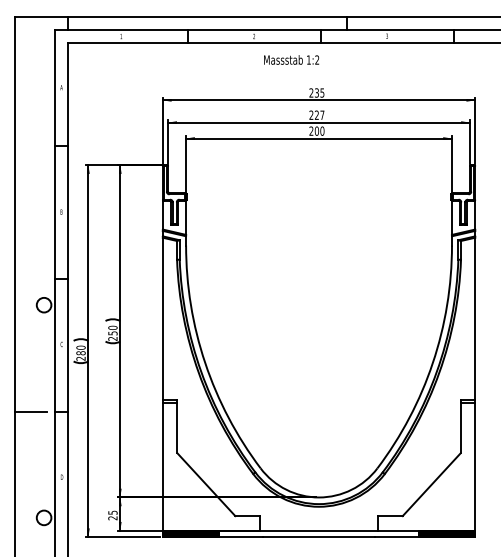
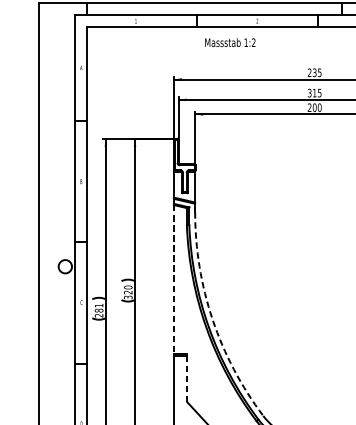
text: (291, 59) -> (230, 42), moved
text: (316, 114) -> (314, 92), 227 -> 315
line: (162, 319) -> (173, 279), solid -> dashed
text: (112, 335) -> (127, 294), 250 -> 320
text: (80, 347) -> (98, 305), 280 -> 281
arc: (205, 363) -> (212, 320), solid -> dashed
line: (30, 411) -> (52, 363), removed
line: (177, 426) -> (187, 377), solid -> dashed

